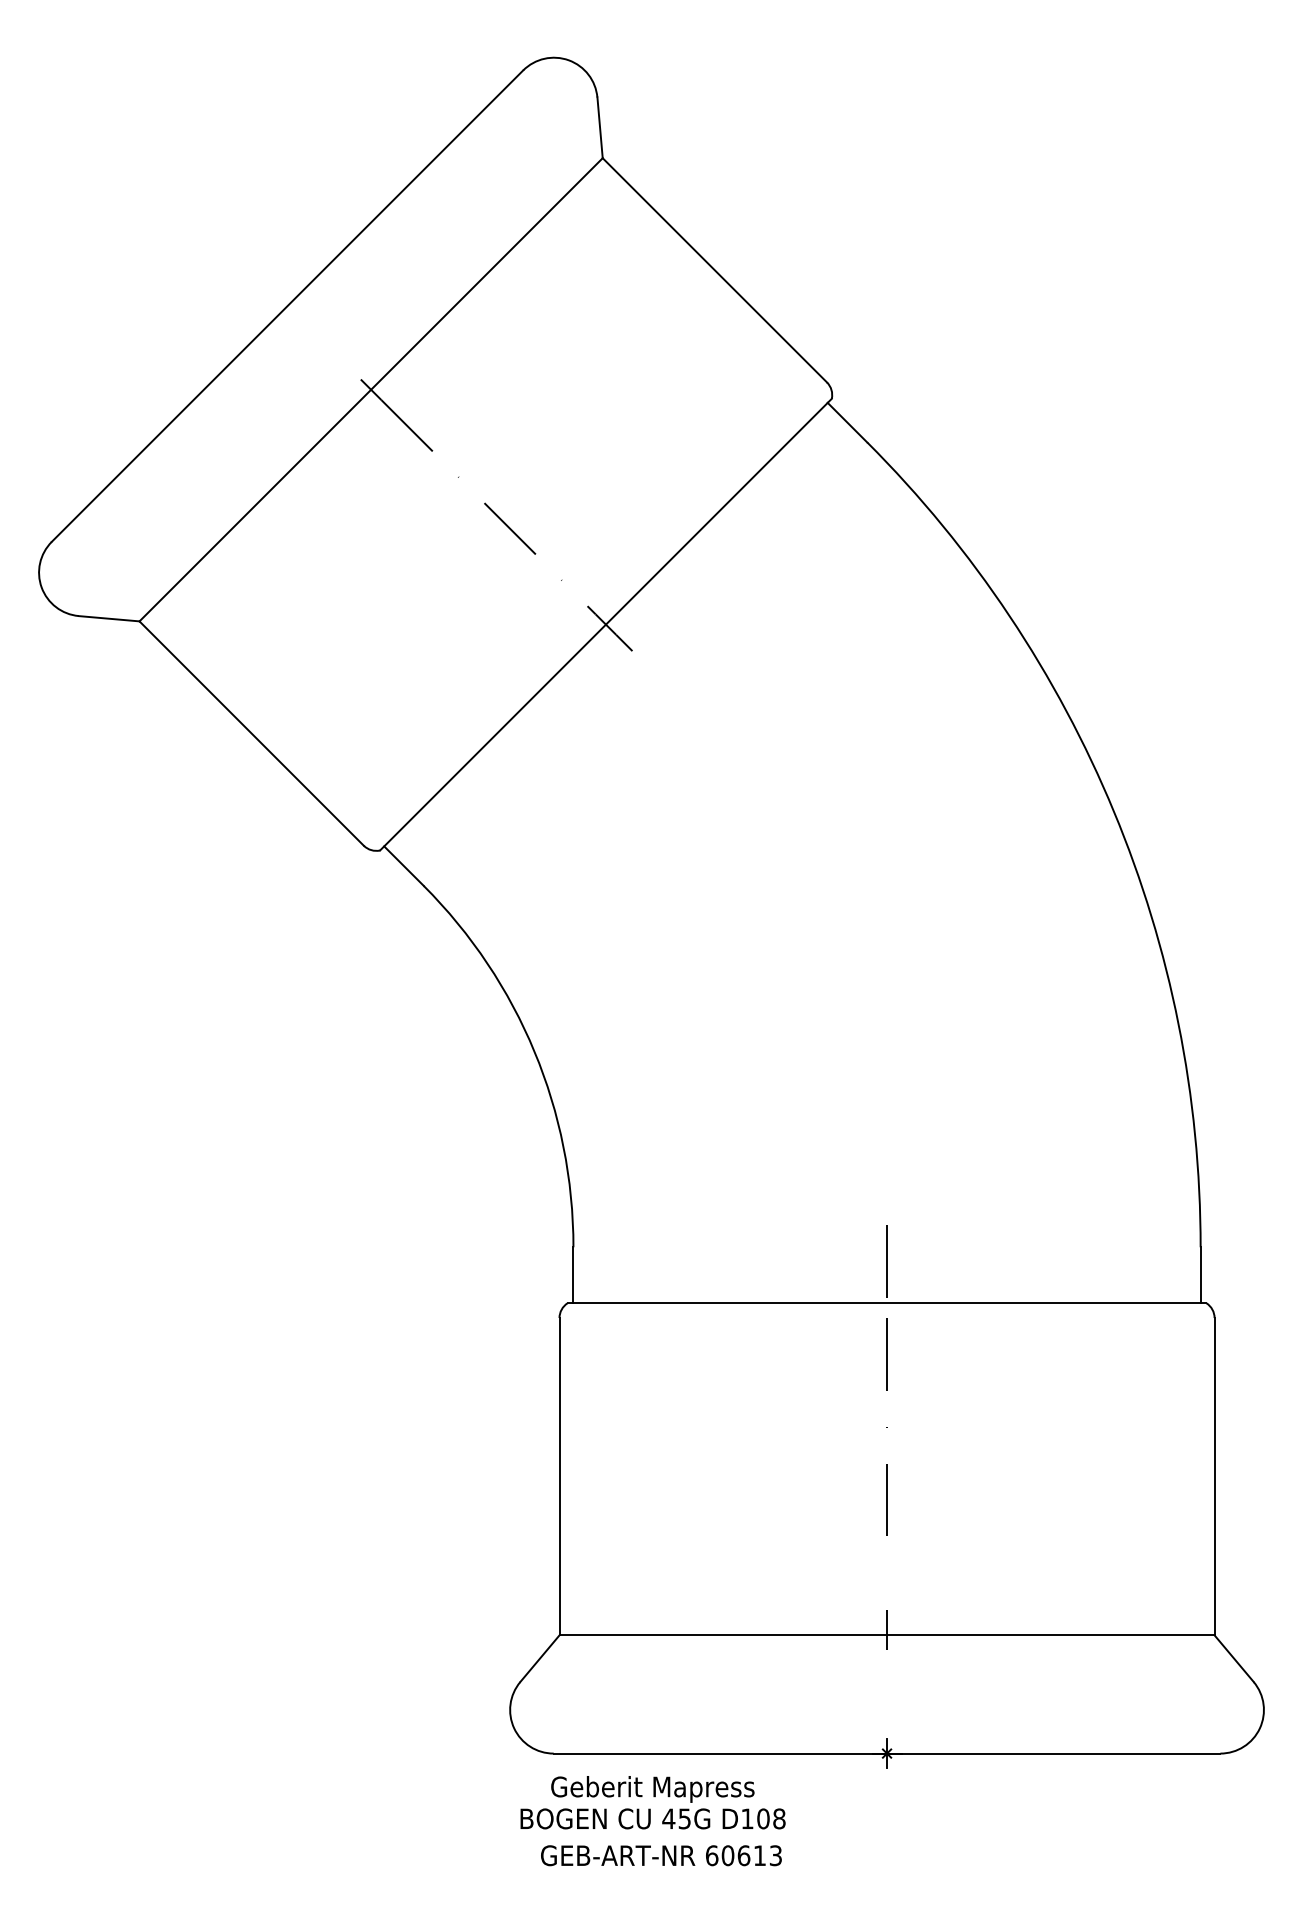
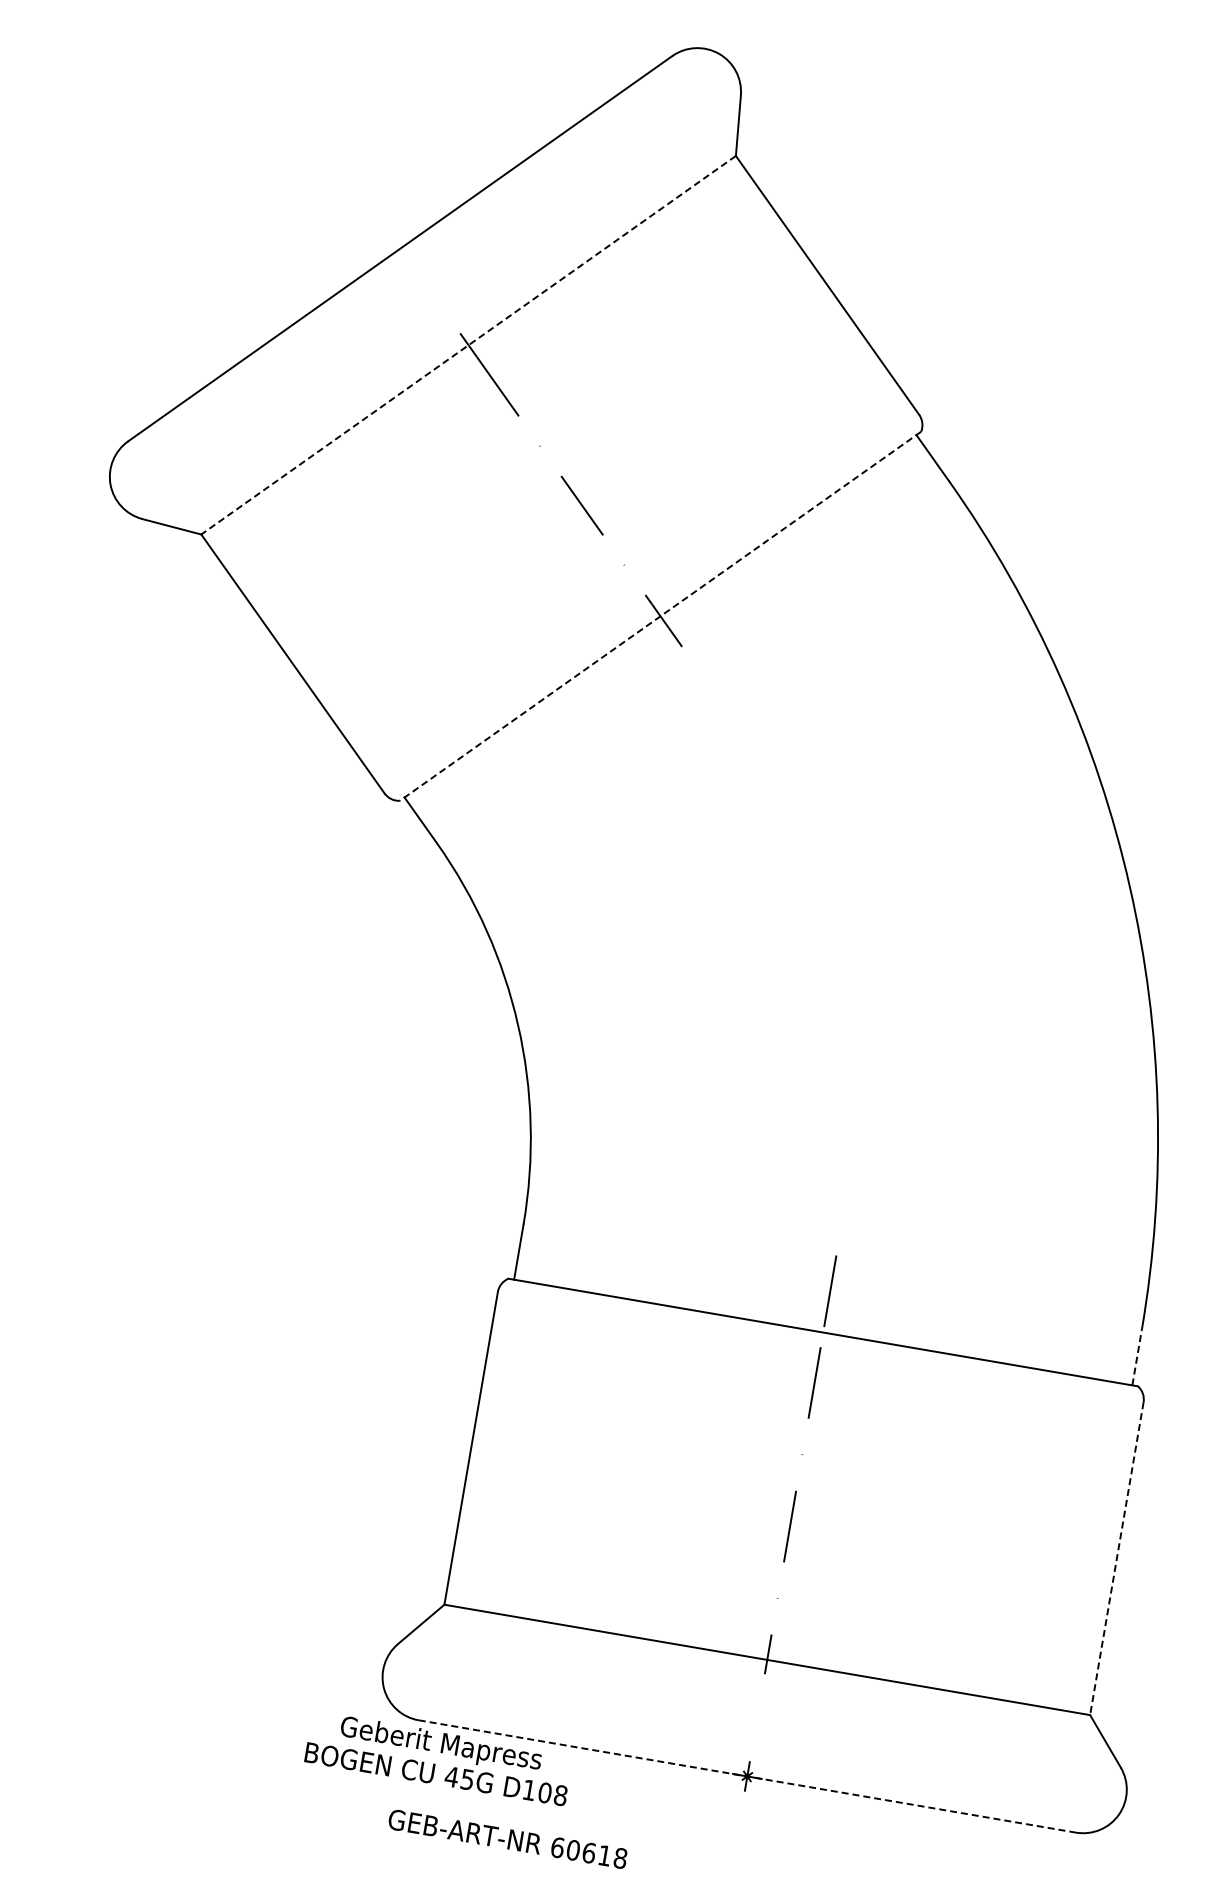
line: (371, 389) -> (469, 345), solid -> dashed
line: (605, 624) -> (660, 616), solid -> dashed
line: (1200, 1275) -> (1136, 1358), solid -> dashed
line: (1214, 1476) -> (1116, 1558), solid -> dashed
line: (887, 1753) -> (747, 1776), solid -> dashed
text: (652, 1802) -> (438, 1758), moved
text: (775, 1855) -> (620, 1858), 60613 -> 60618

